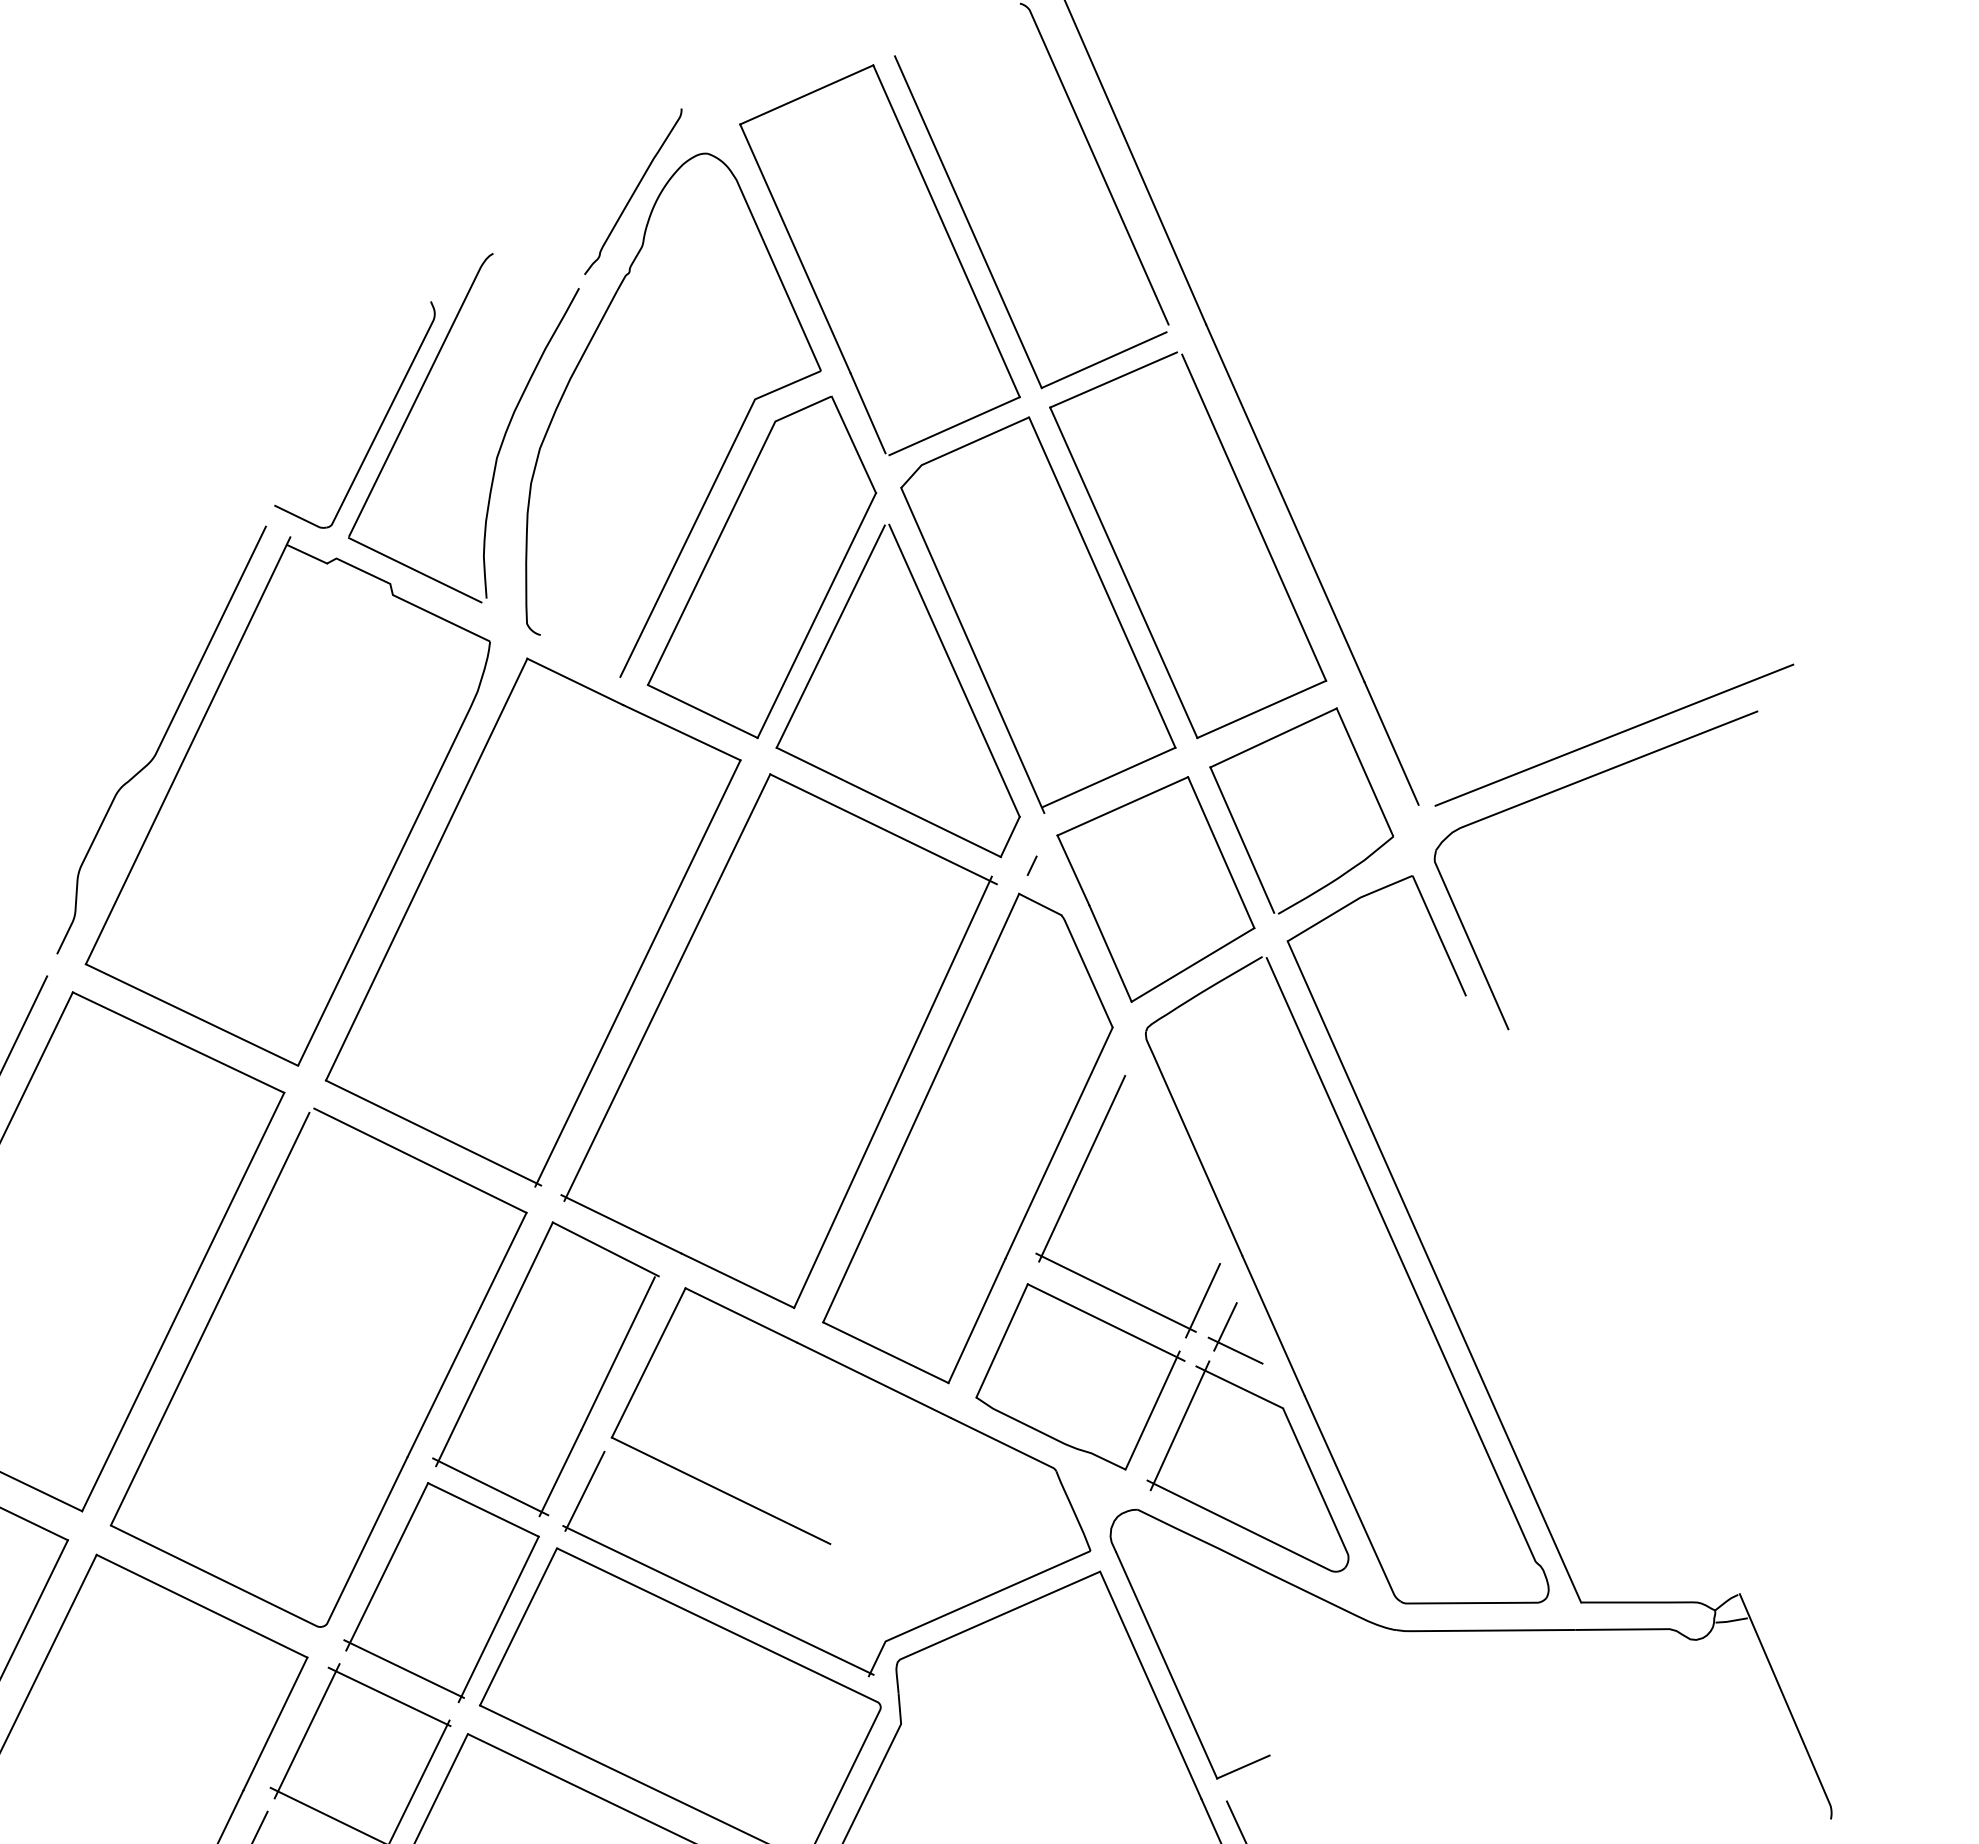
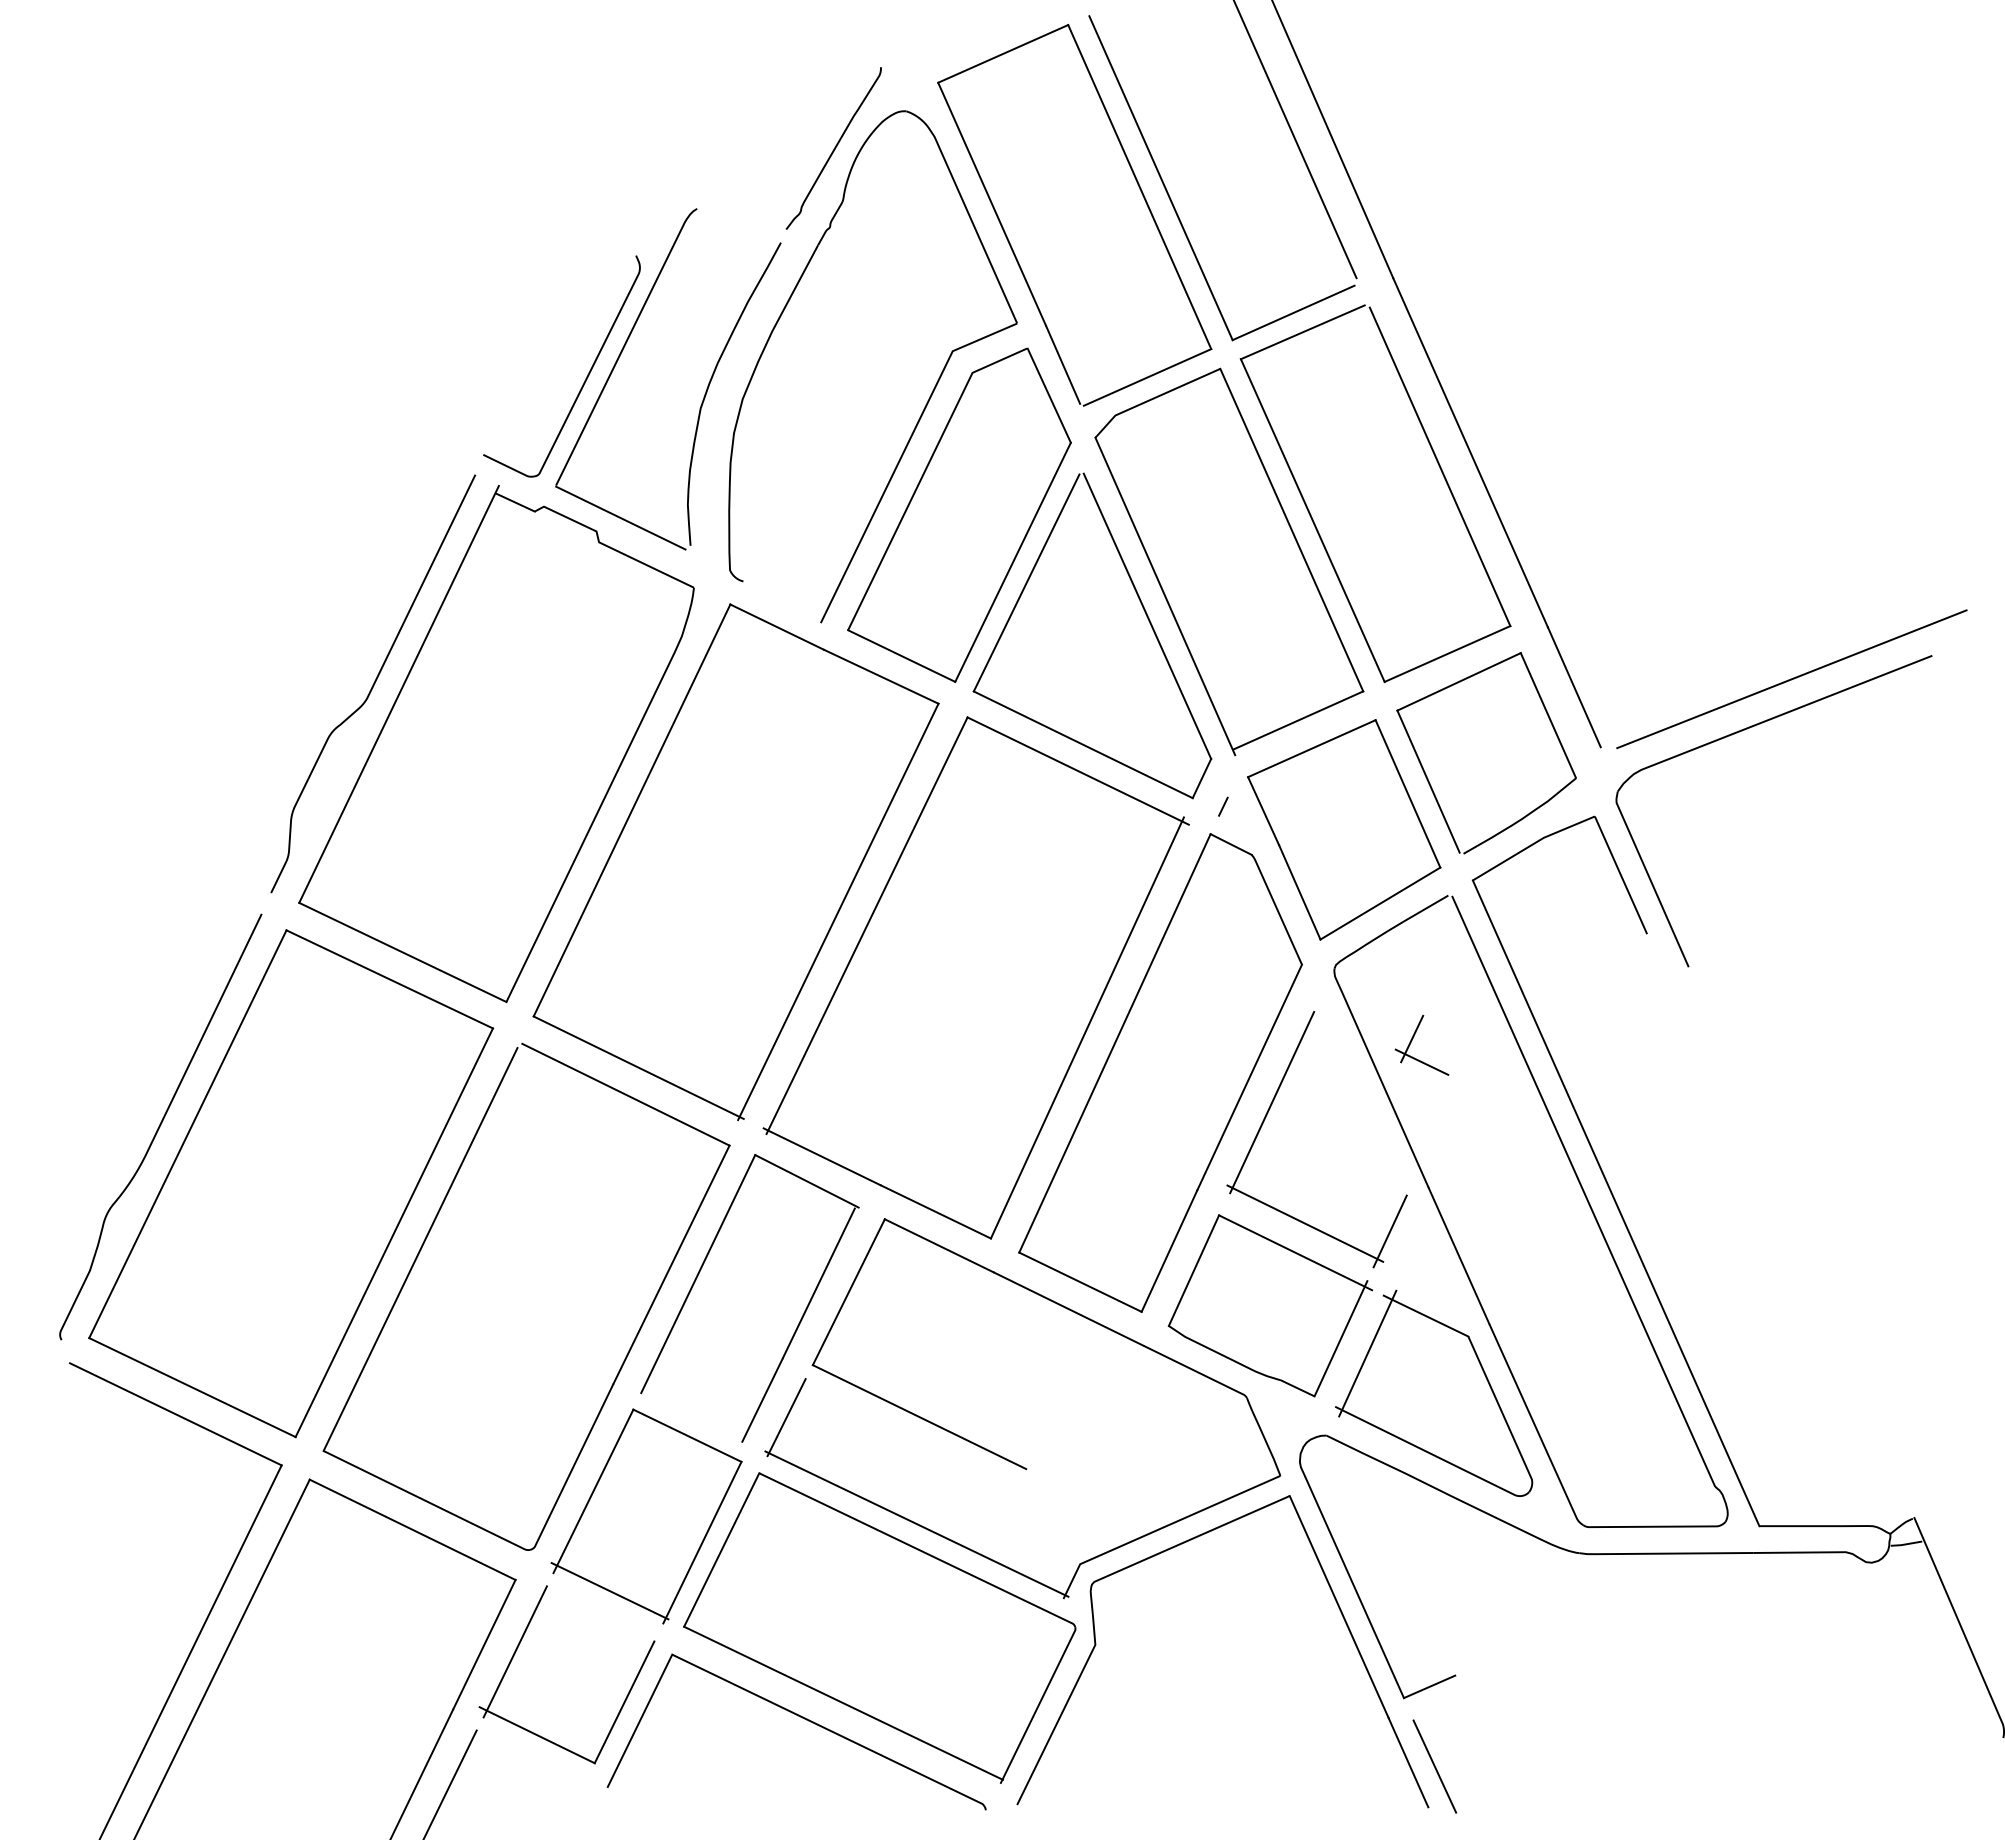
part: (1225, 1328) -> (1412, 1040), moved
line: (490, 1486) -> (694, 1412), removed
line: (389, 1696) -> (595, 1617), removed

